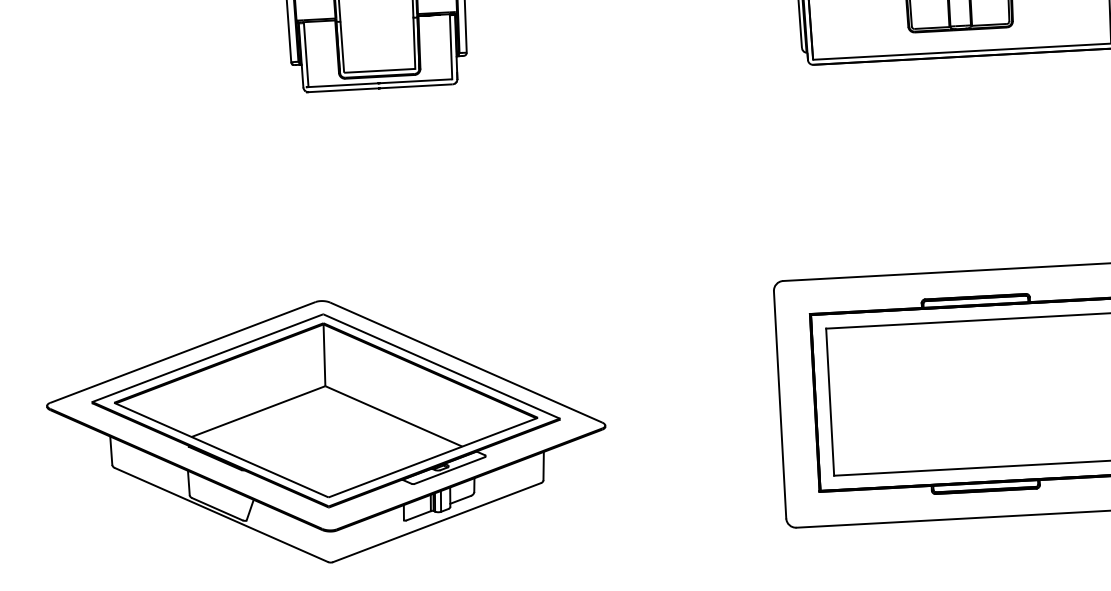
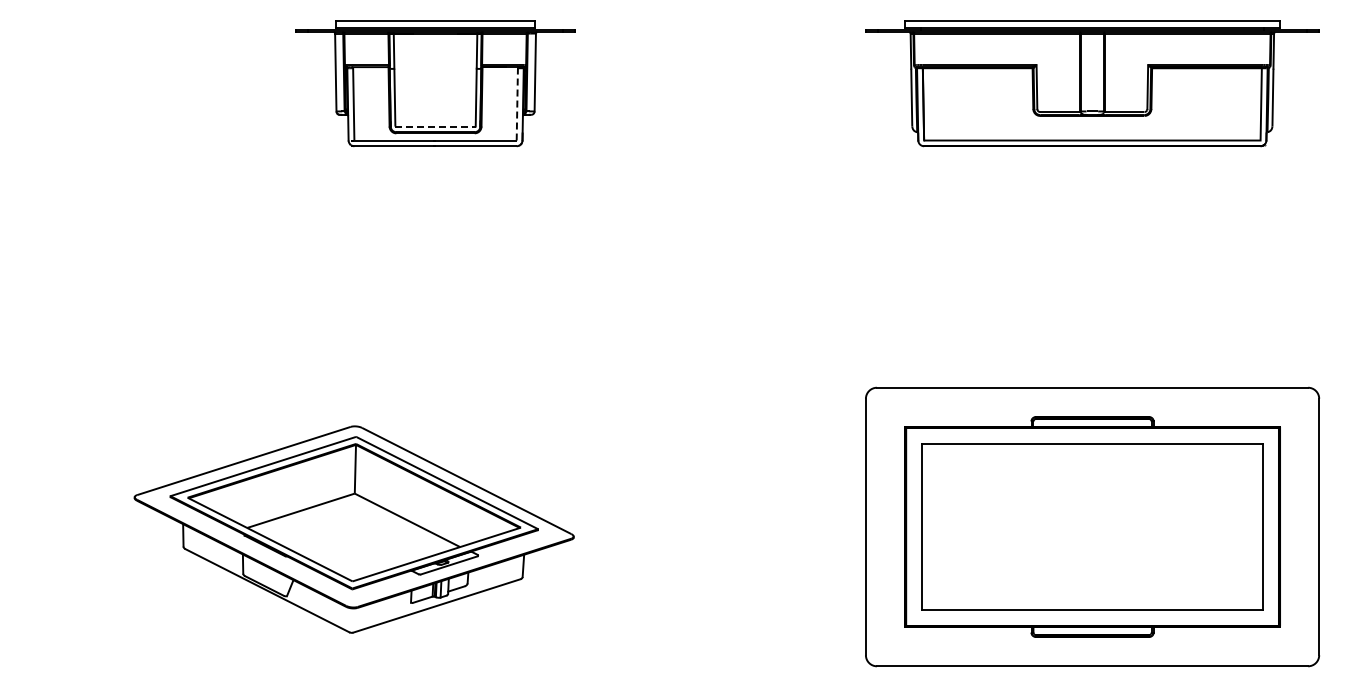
line: (451, 46) -> (517, 103), solid -> dashed
line: (379, 70) -> (435, 126), solid -> dashed
part: (326, 431) -> (353, 529), size x0.7

